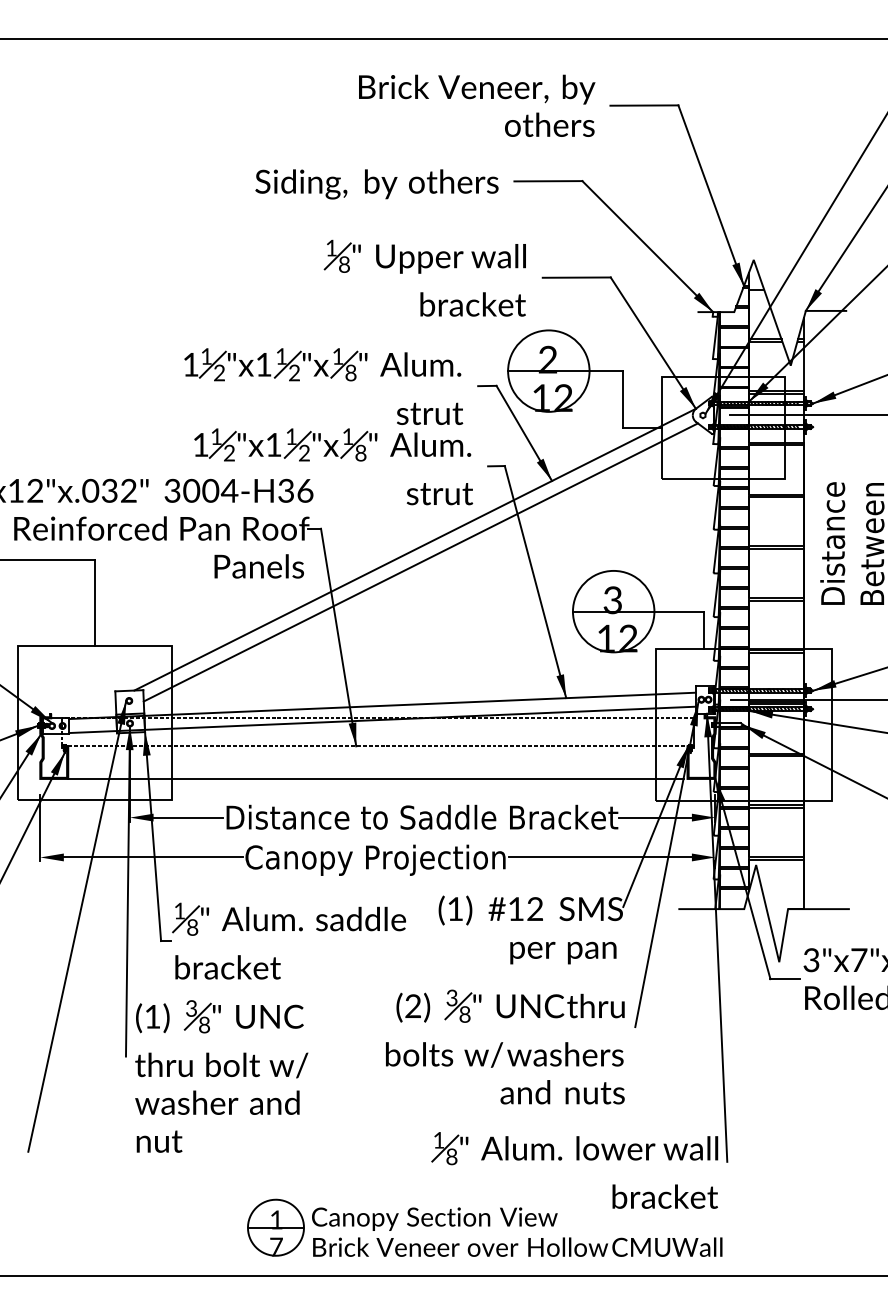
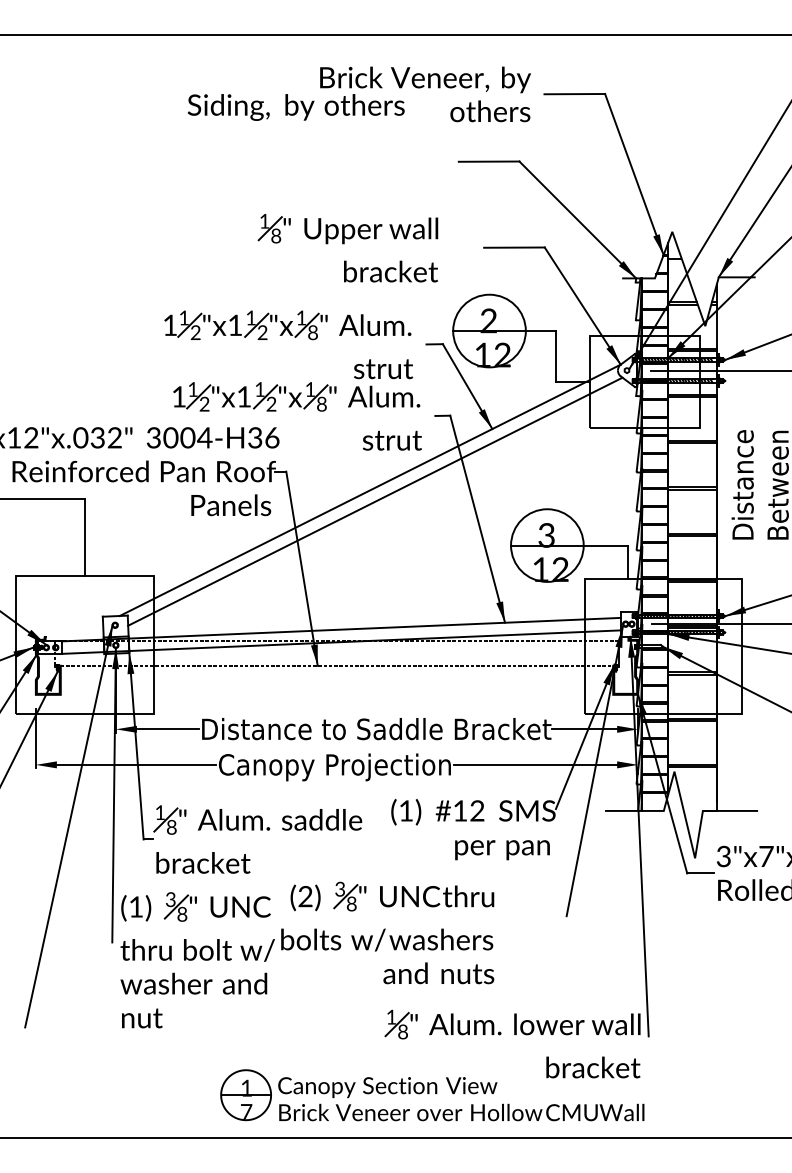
text: (376, 184) -> (295, 107), moved
part: (424, 278) -> (347, 248), moved
line: (375, 778) -> (334, 694), removed
part: (505, 1046) -> (387, 932), moved

